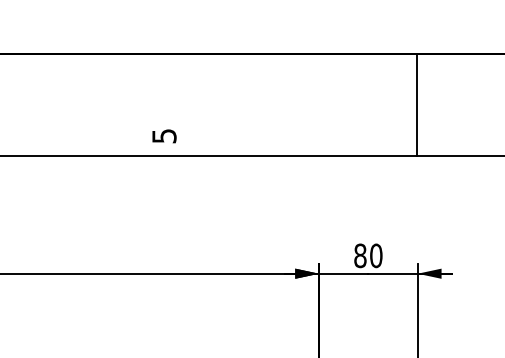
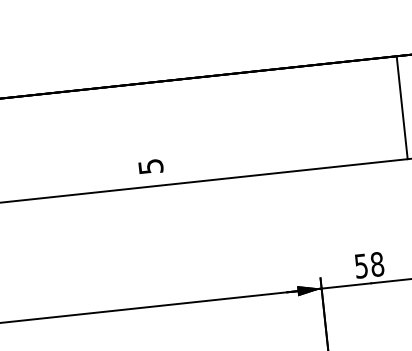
text: (368, 255) -> (369, 264), 80 -> 58

